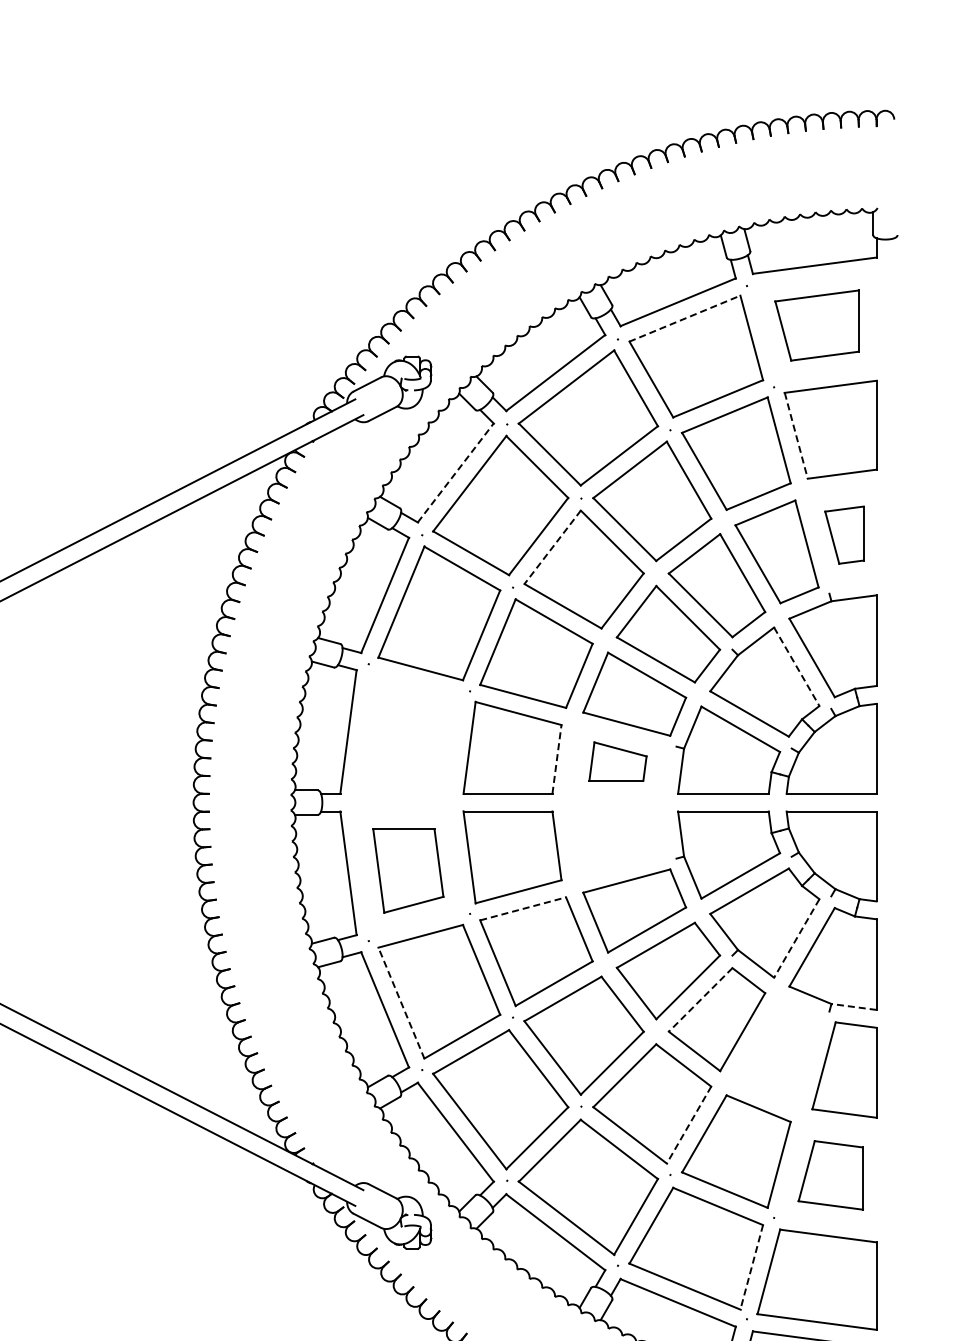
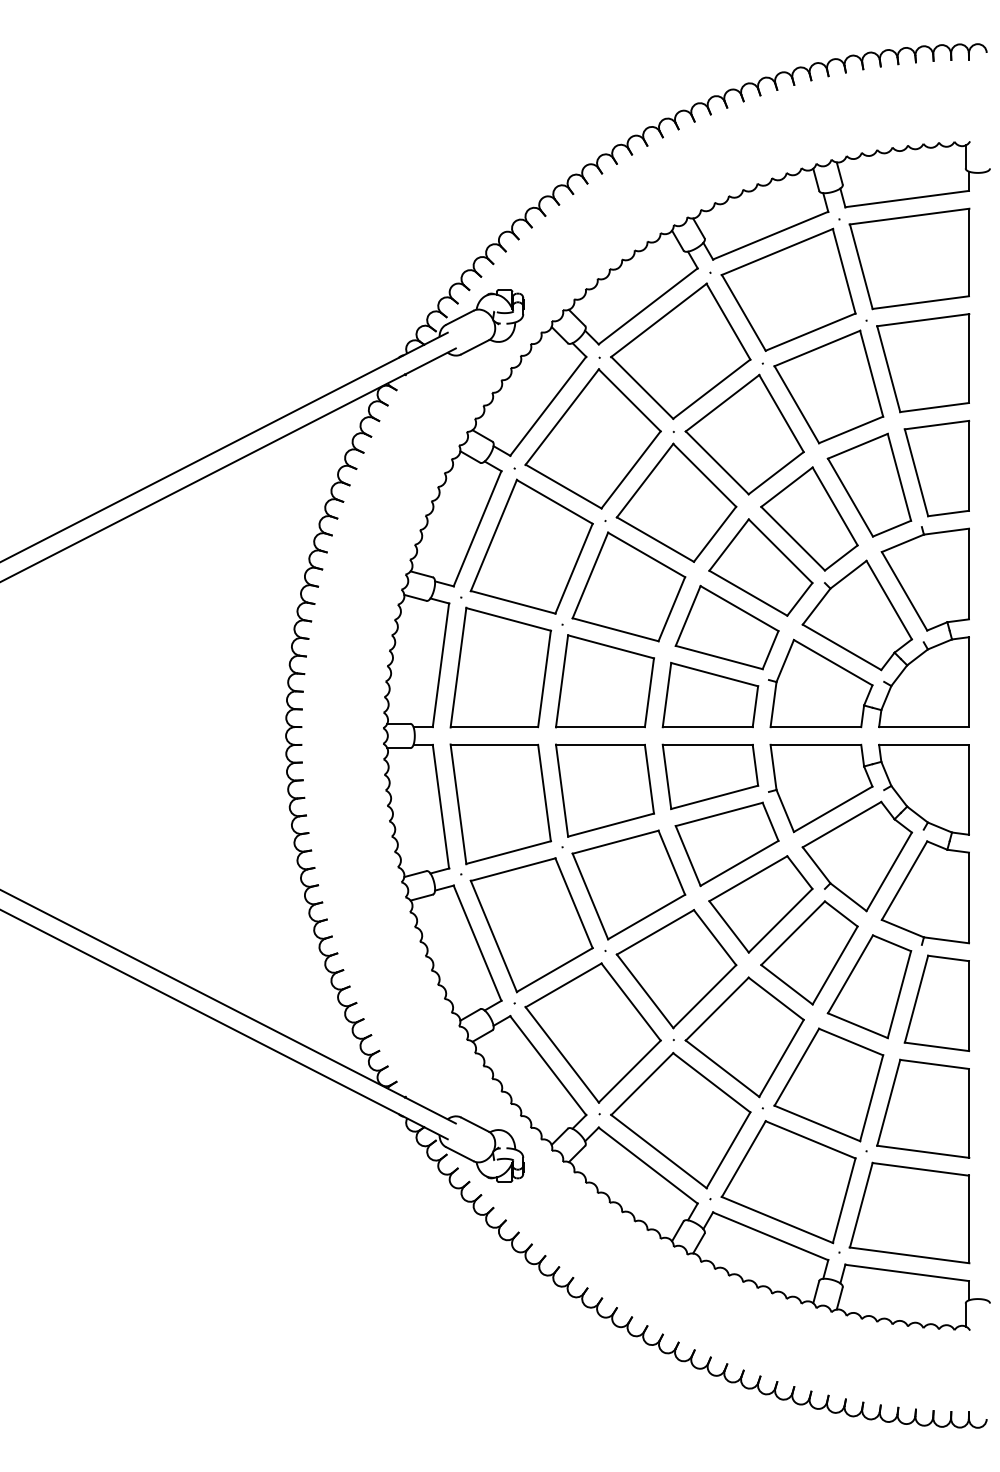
line: (685, 318) -> (777, 251), dashed -> solid
part: (817, 325) -> (909, 258), size x1.43
line: (796, 436) -> (888, 369), dashed -> solid
line: (456, 472) -> (548, 405), dashed -> solid
part: (844, 535) -> (936, 468), size x1.67
line: (553, 547) -> (645, 480), dashed -> solid
line: (797, 667) -> (889, 600), dashed -> solid
part: (408, 734) -> (500, 667), added
line: (557, 759) -> (649, 692), dashed -> solid
part: (618, 761) -> (710, 694), size x1.67
part: (618, 843) -> (710, 776), added
part: (408, 871) -> (500, 804), size x1.43
line: (523, 909) -> (615, 842), dashed -> solid
line: (796, 939) -> (888, 872), dashed -> solid
line: (700, 1000) -> (792, 933), dashed -> solid
line: (401, 1003) -> (493, 936), dashed -> solid
line: (854, 1007) -> (946, 940), dashed -> solid
part: (777, 1053) -> (869, 986), added
line: (689, 1125) -> (781, 1058), dashed -> solid
part: (831, 1175) -> (923, 1108), size x1.43
line: (752, 1267) -> (844, 1200), dashed -> solid

